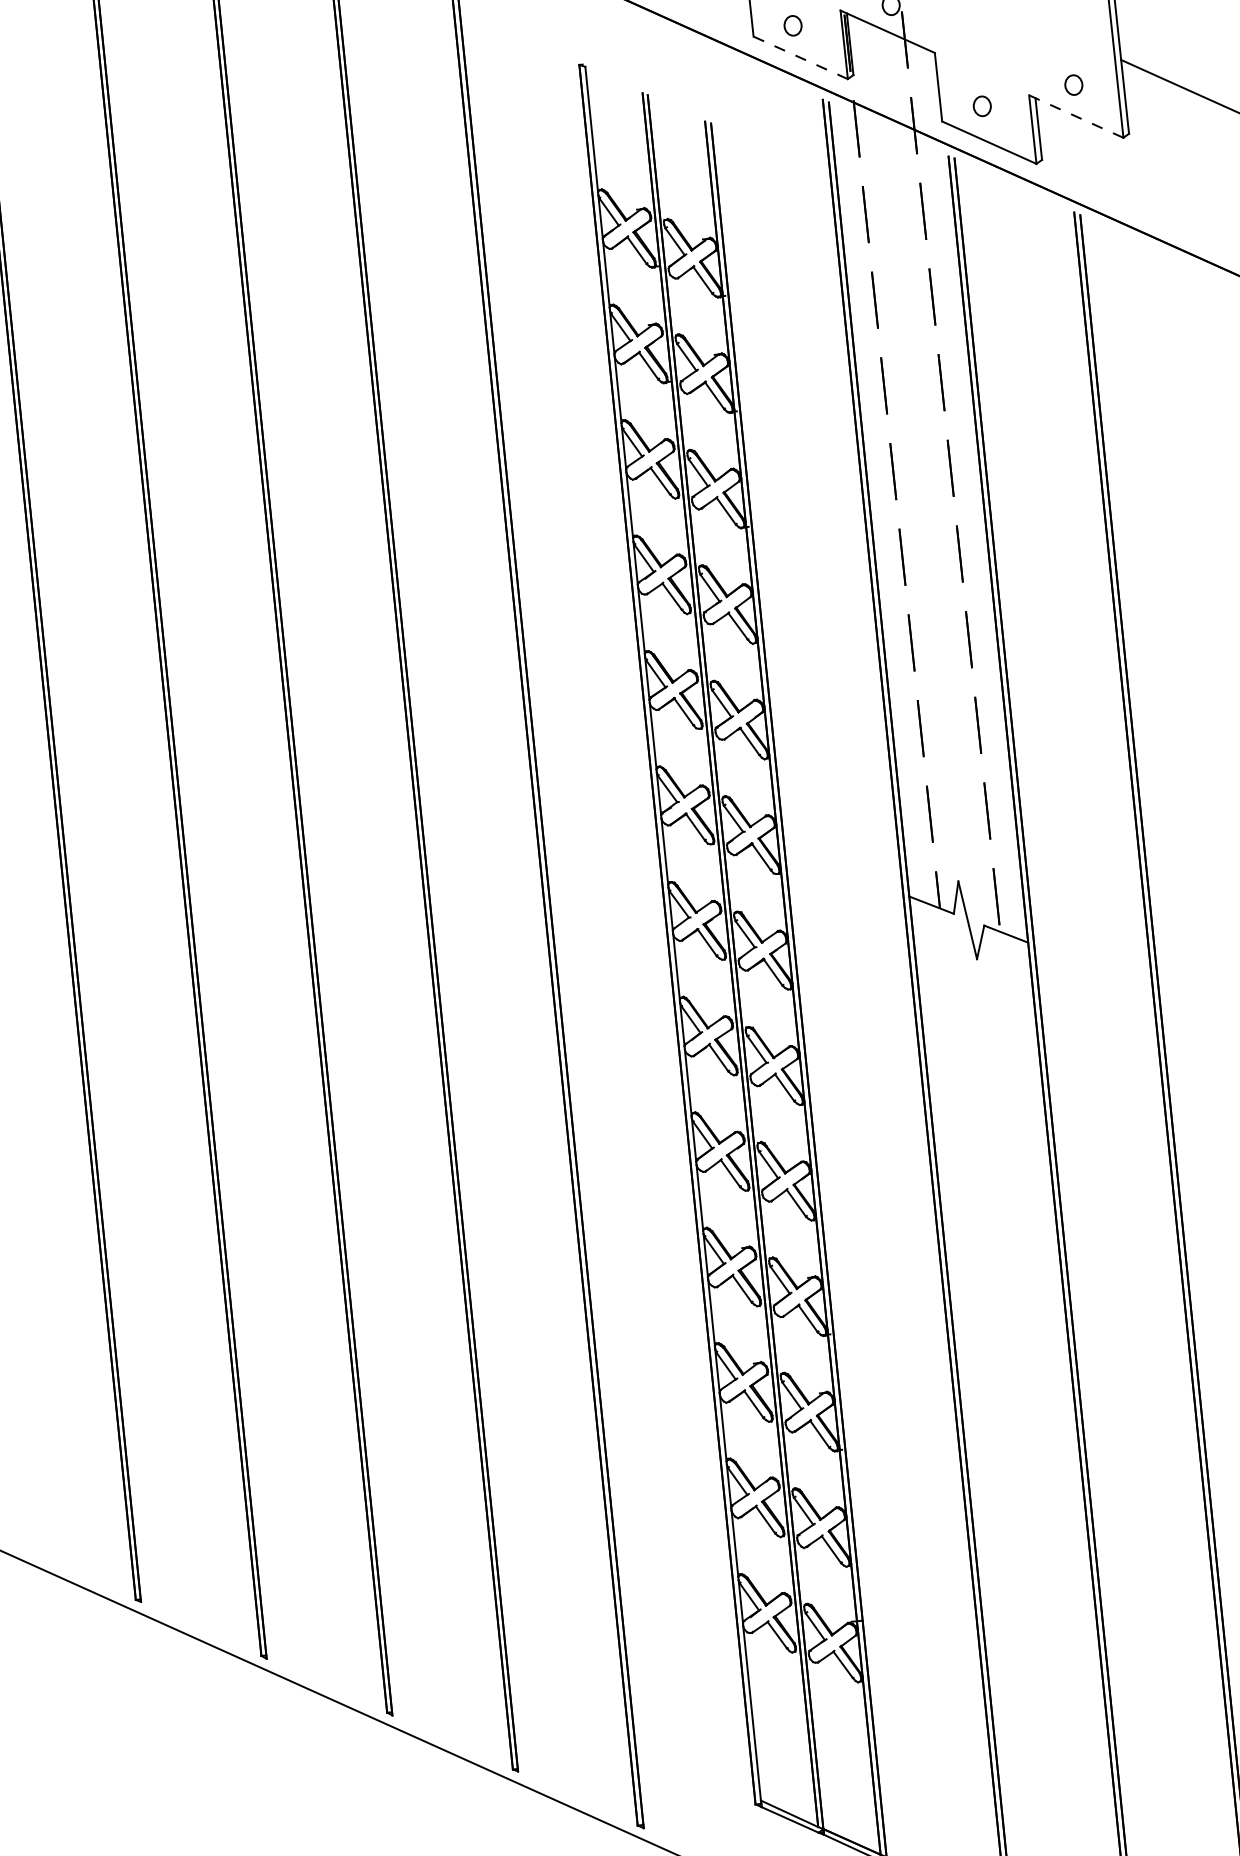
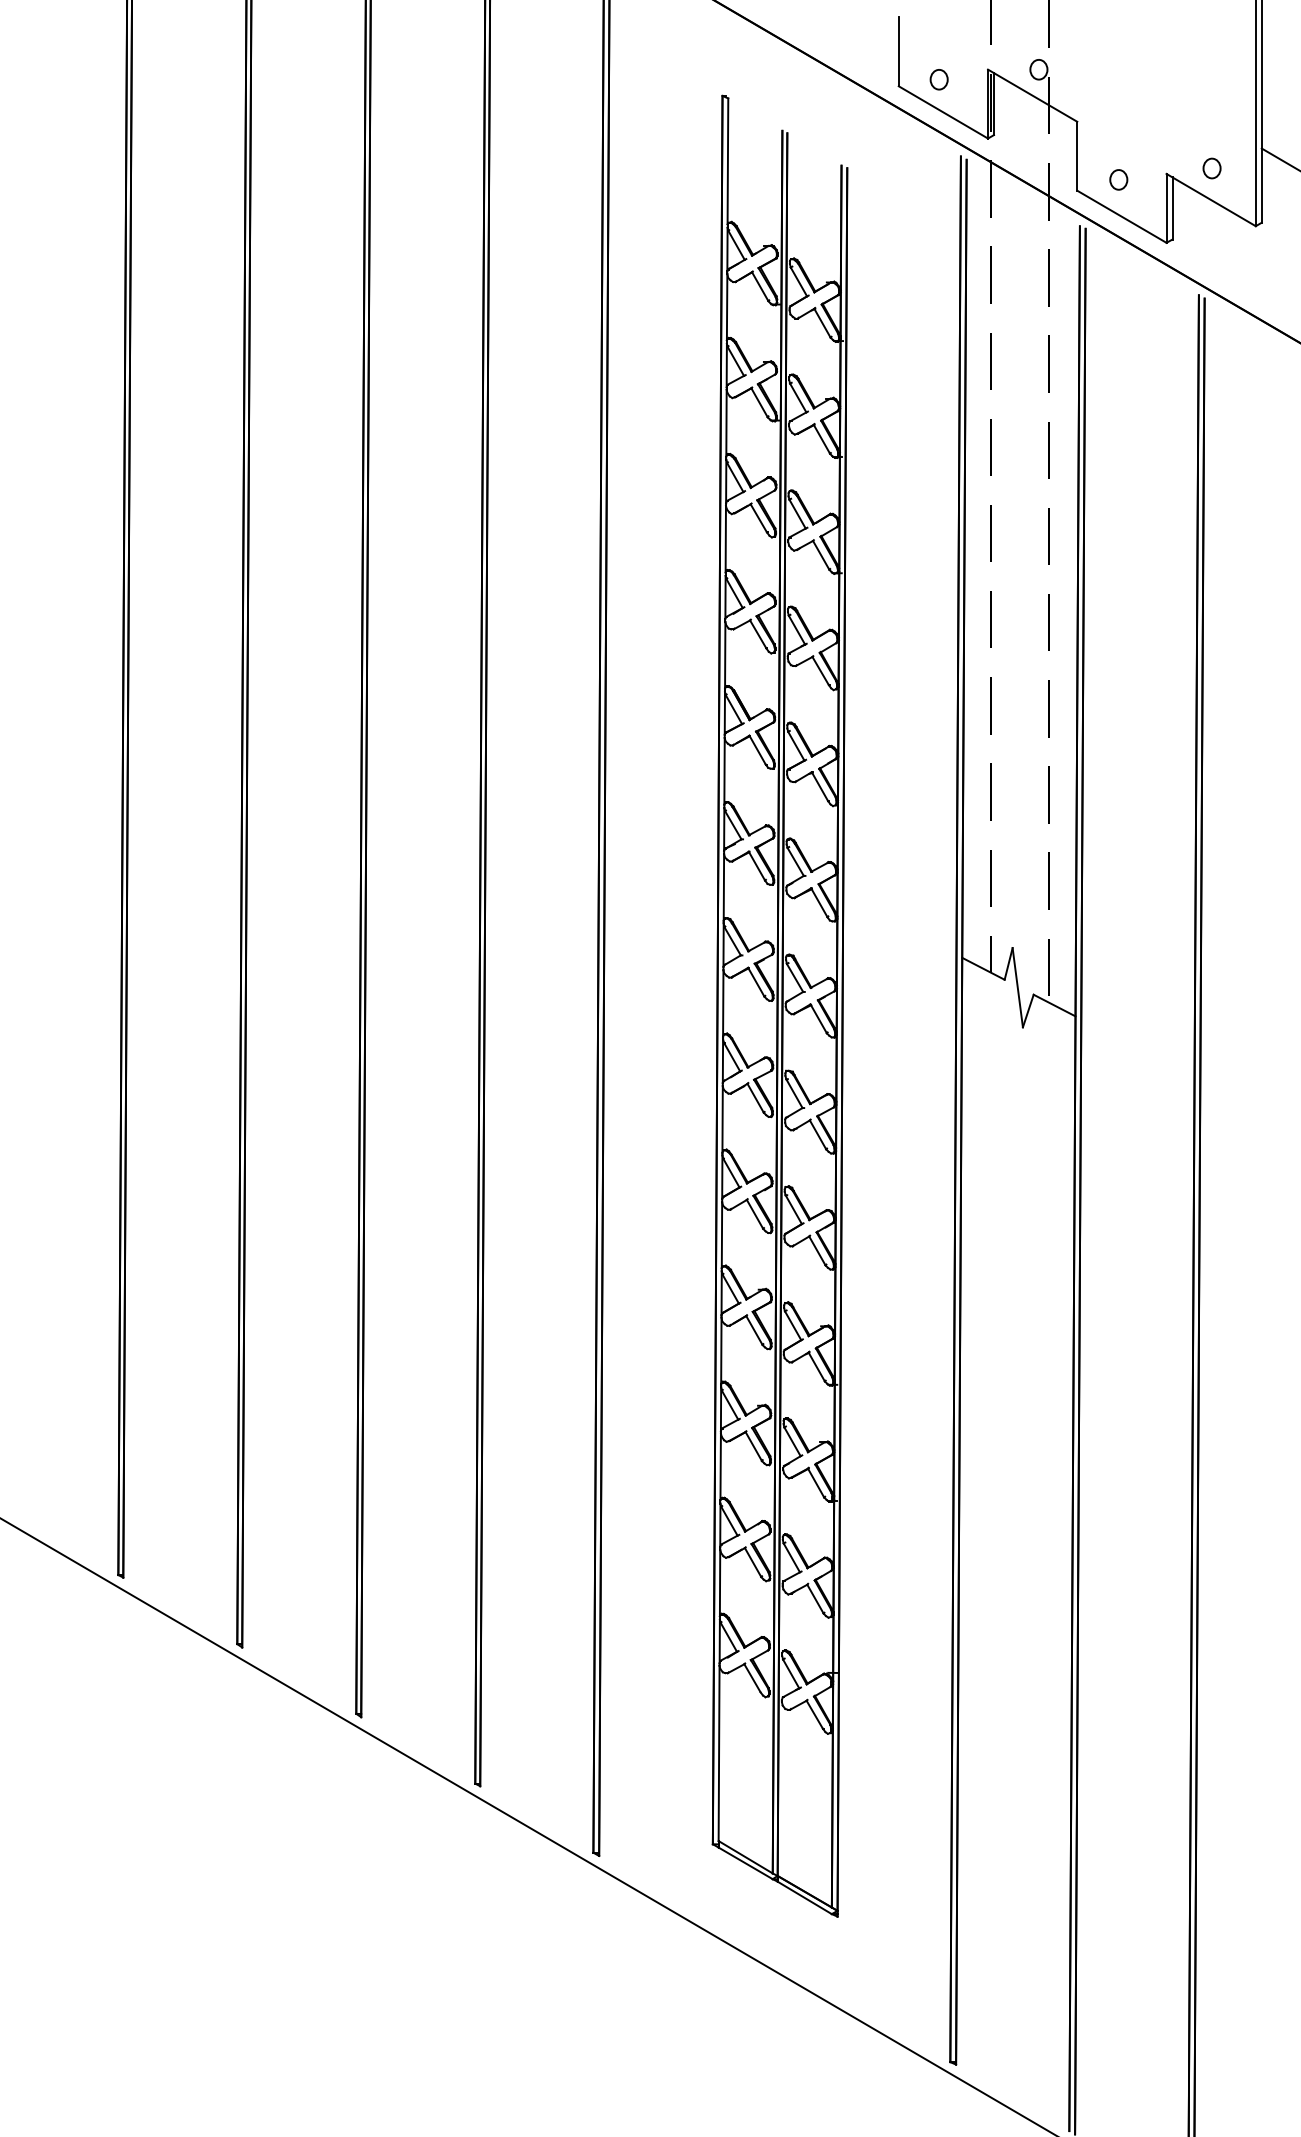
line: (800, 57) -> (943, 112), dashed -> solid
line: (1076, 116) -> (1211, 200), dashed -> solid

